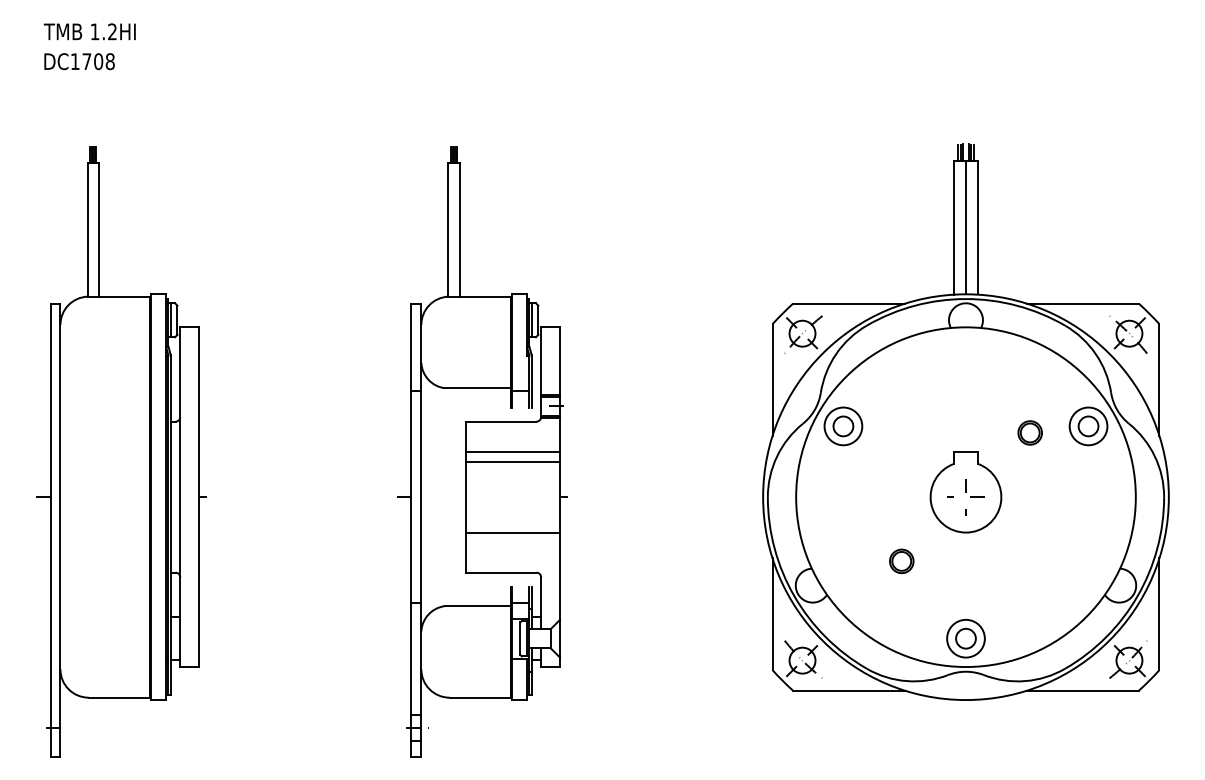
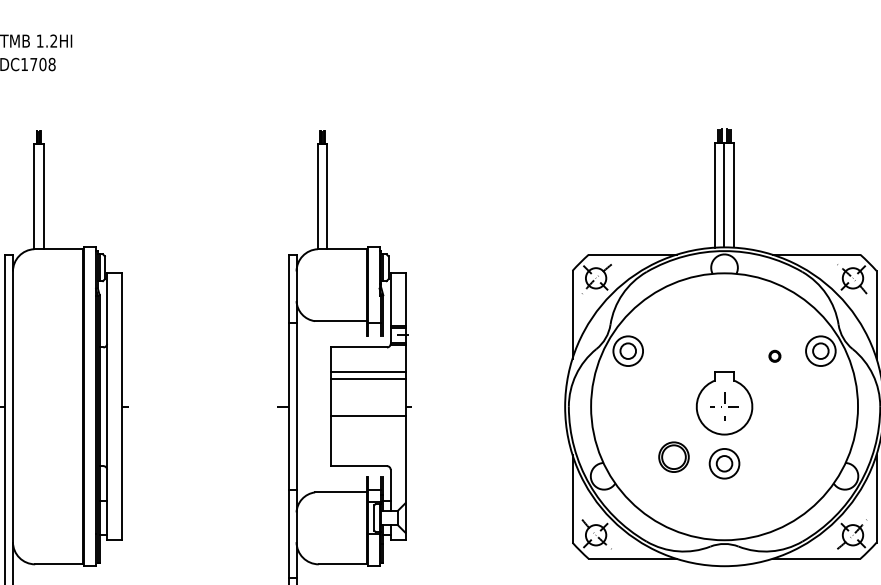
part: (1029, 432) -> (774, 355), size x0.6
line: (512, 532) -> (368, 415), moved
part: (901, 561) -> (673, 457), size x1.6
part: (965, 638) -> (724, 463), moved

